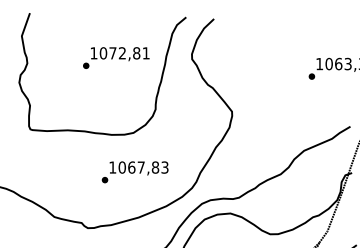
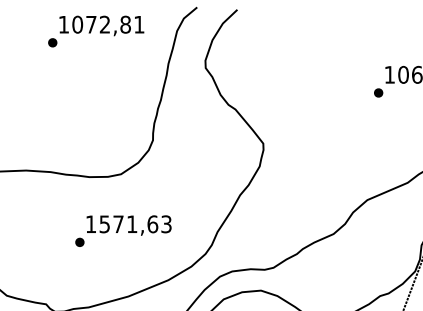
text: (116, 57) -> (96, 30), moved
text: (138, 167) -> (128, 224), 1067,83 -> 1571,63

